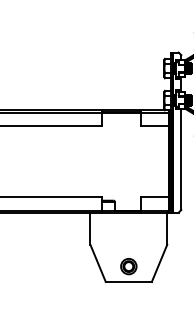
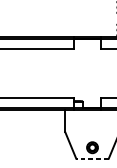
line: (128, 281) -> (92, 158), solid -> dashed

